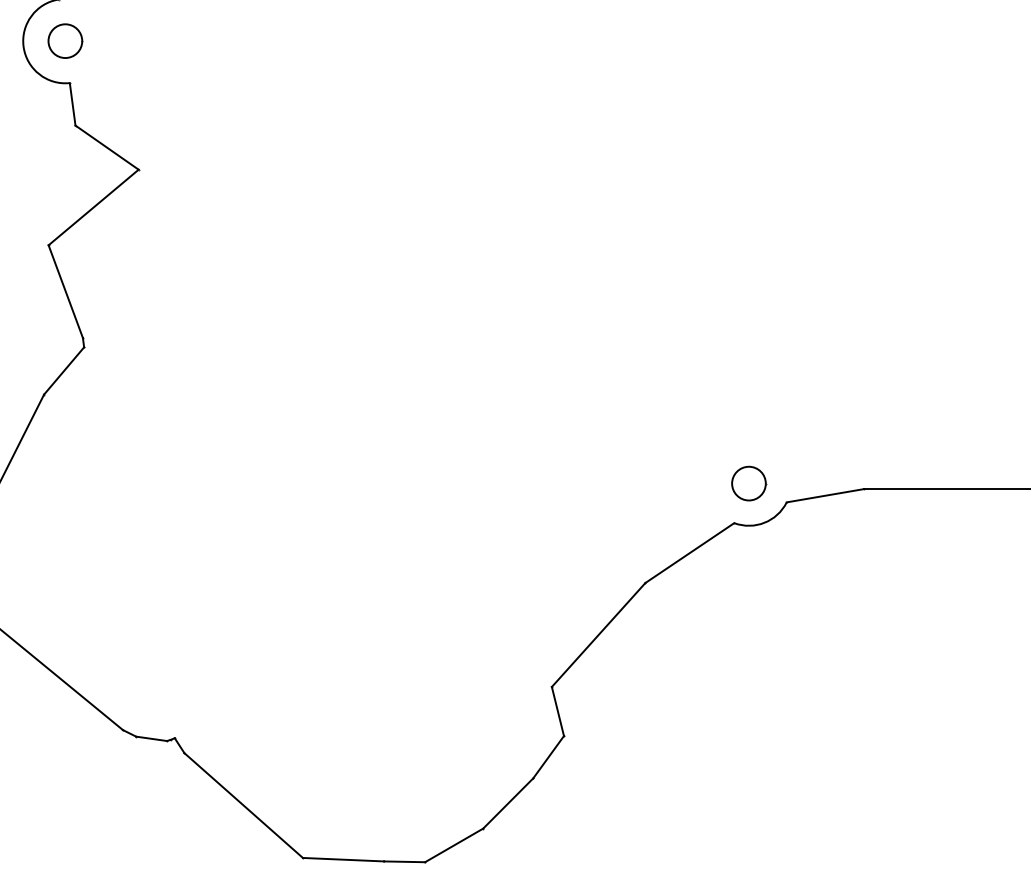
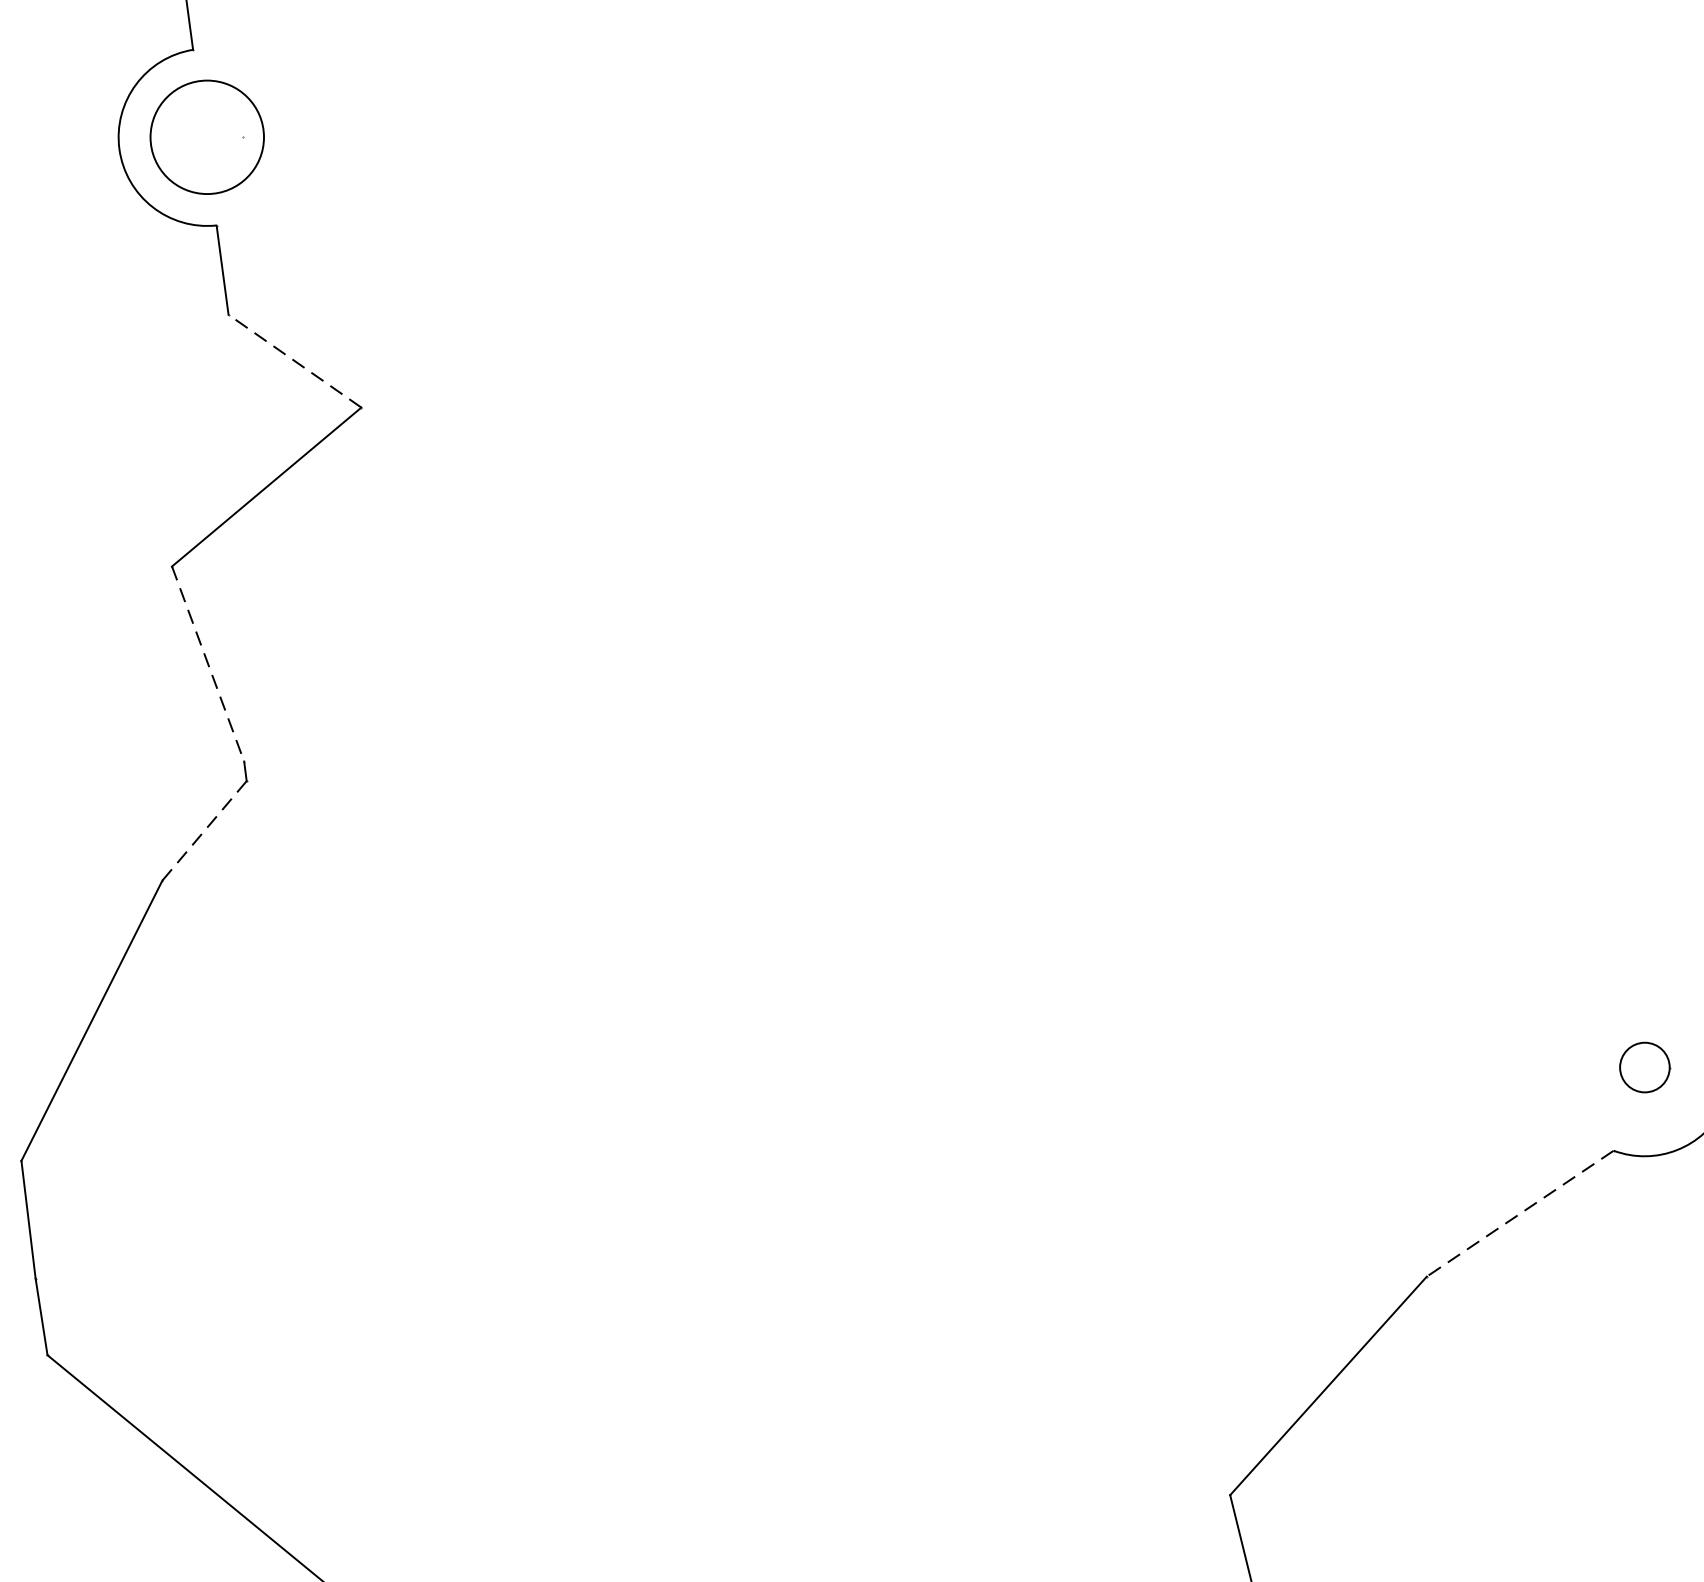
circle: (65, 41) -> (207, 138), size x1.6
line: (107, 147) -> (295, 360), solid -> dashed
line: (65, 292) -> (207, 665), solid -> dashed
line: (64, 371) -> (205, 831), solid -> dashed
part: (749, 483) -> (1645, 1067), size x0.7
line: (689, 553) -> (1519, 1214), solid -> dashed

